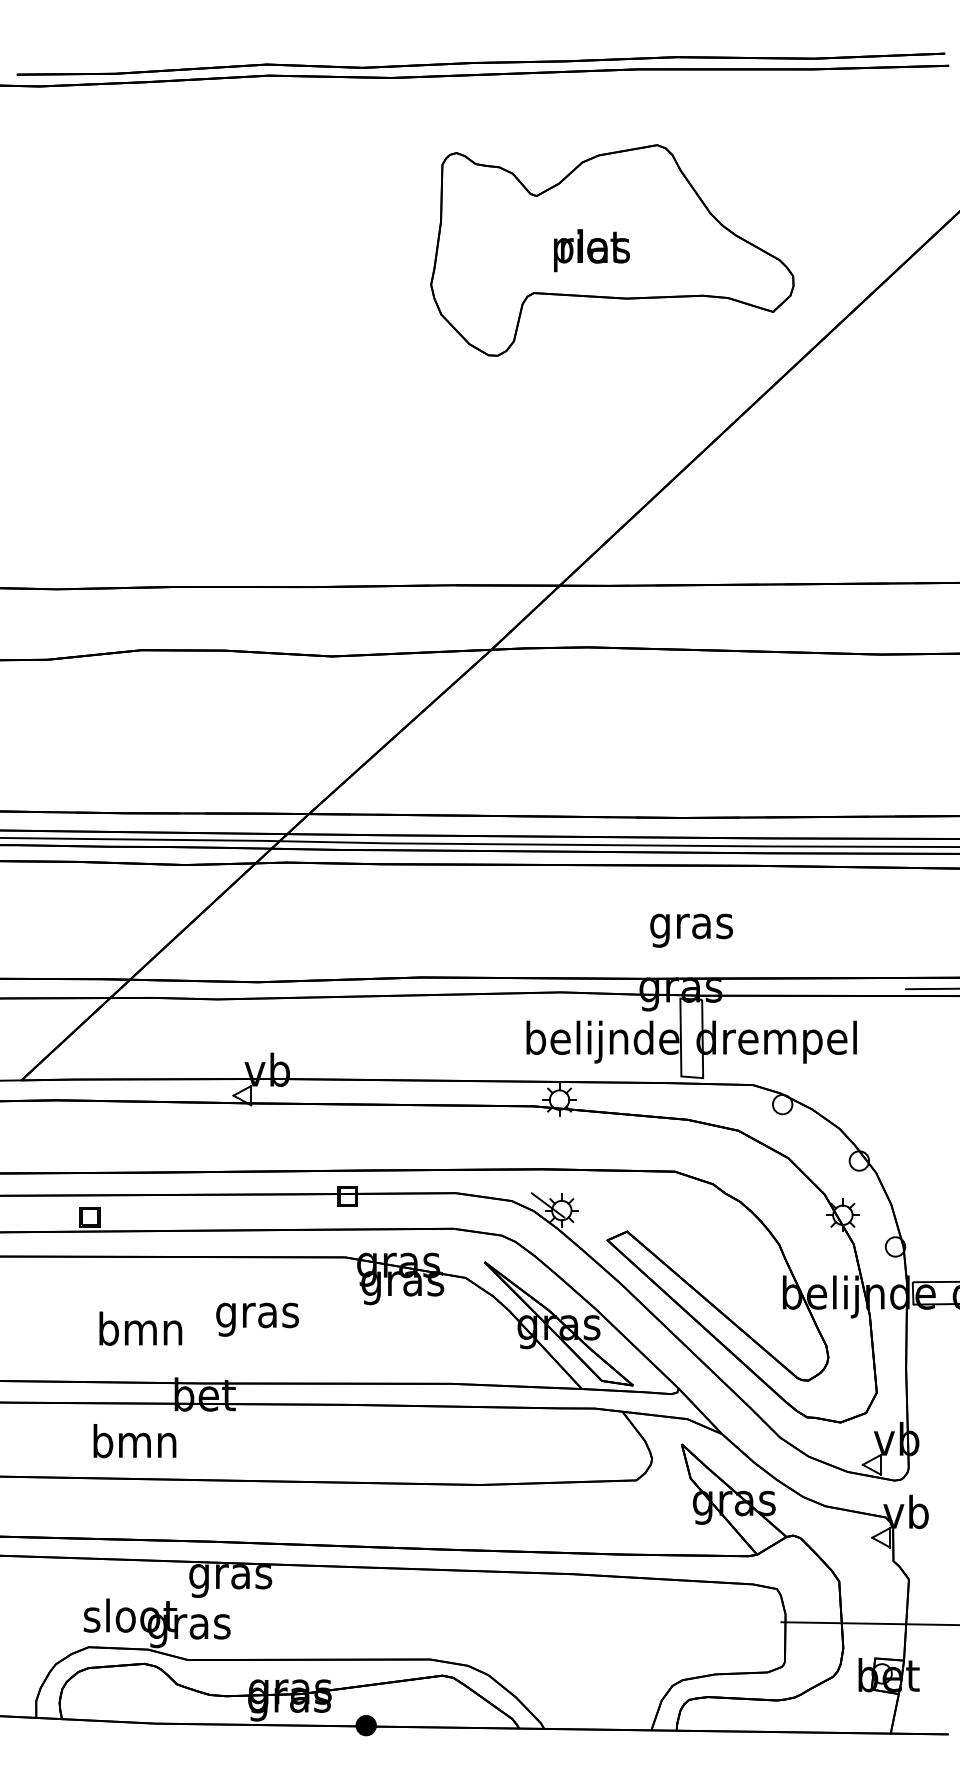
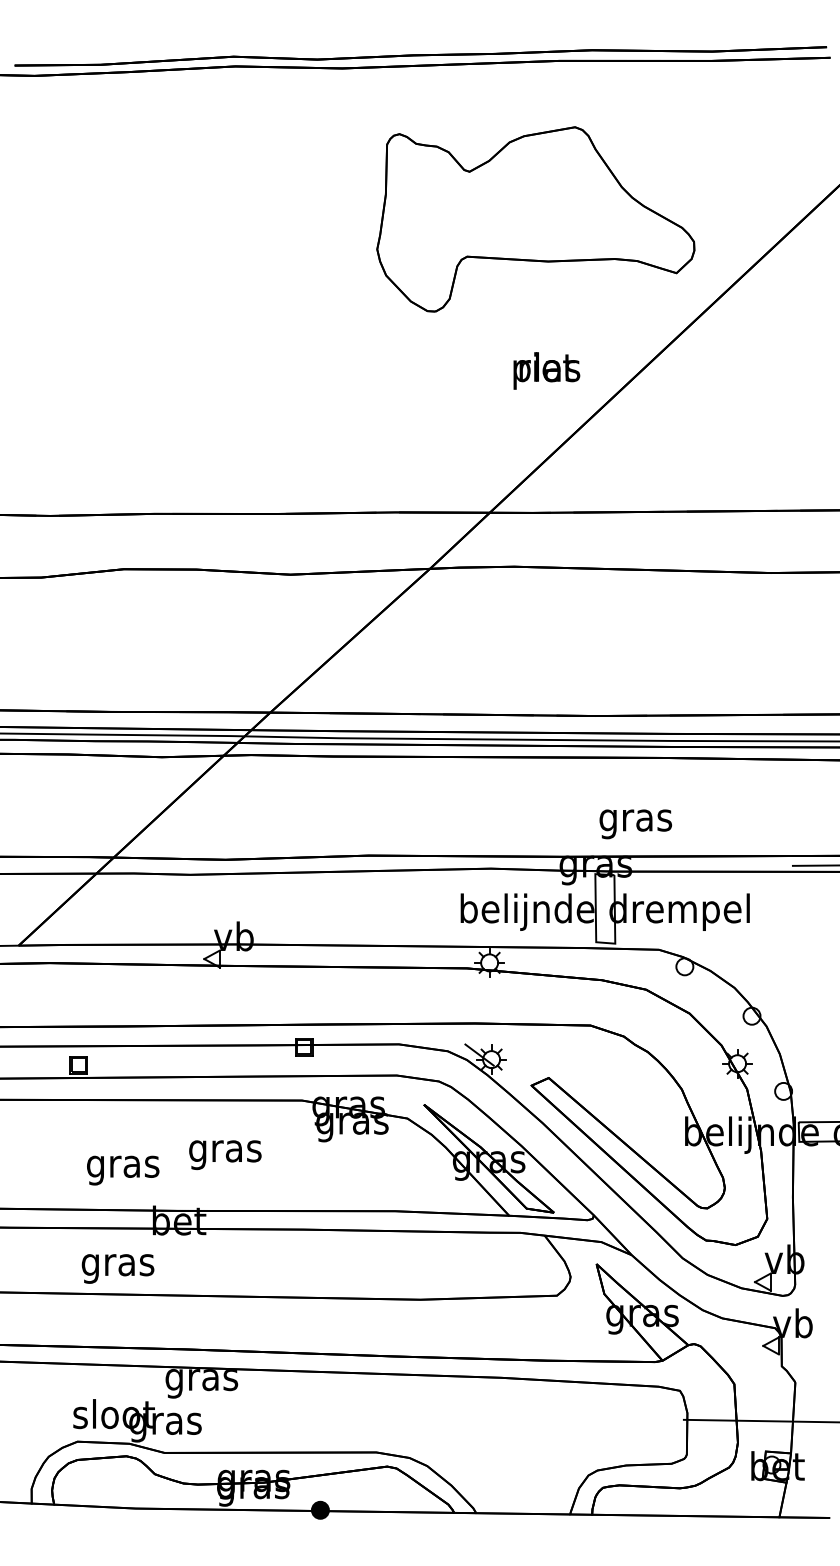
text: (592, 250) -> (547, 370), moved
text: (691, 930) -> (635, 824), moved
text: (140, 1332) -> (122, 1166), bmn -> gras
text: (134, 1445) -> (117, 1265), bmn -> gras

